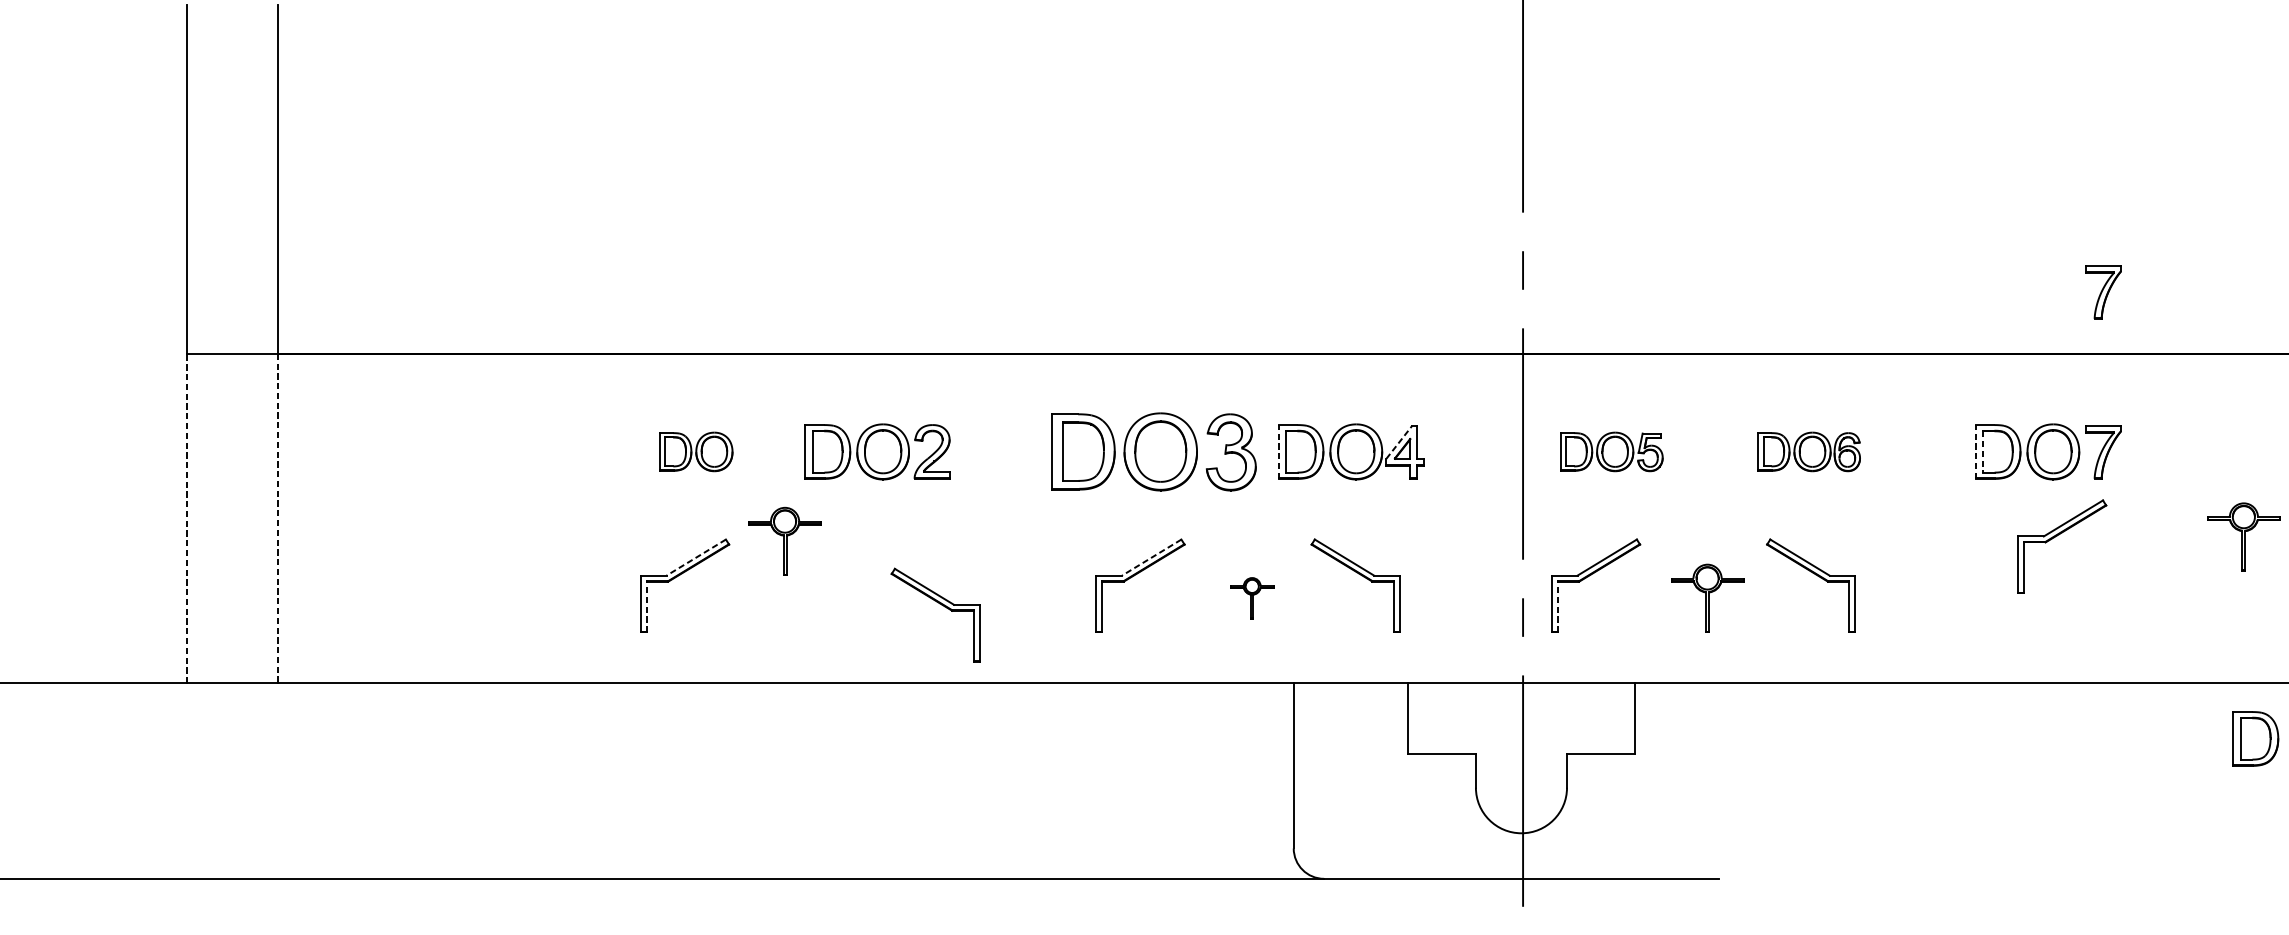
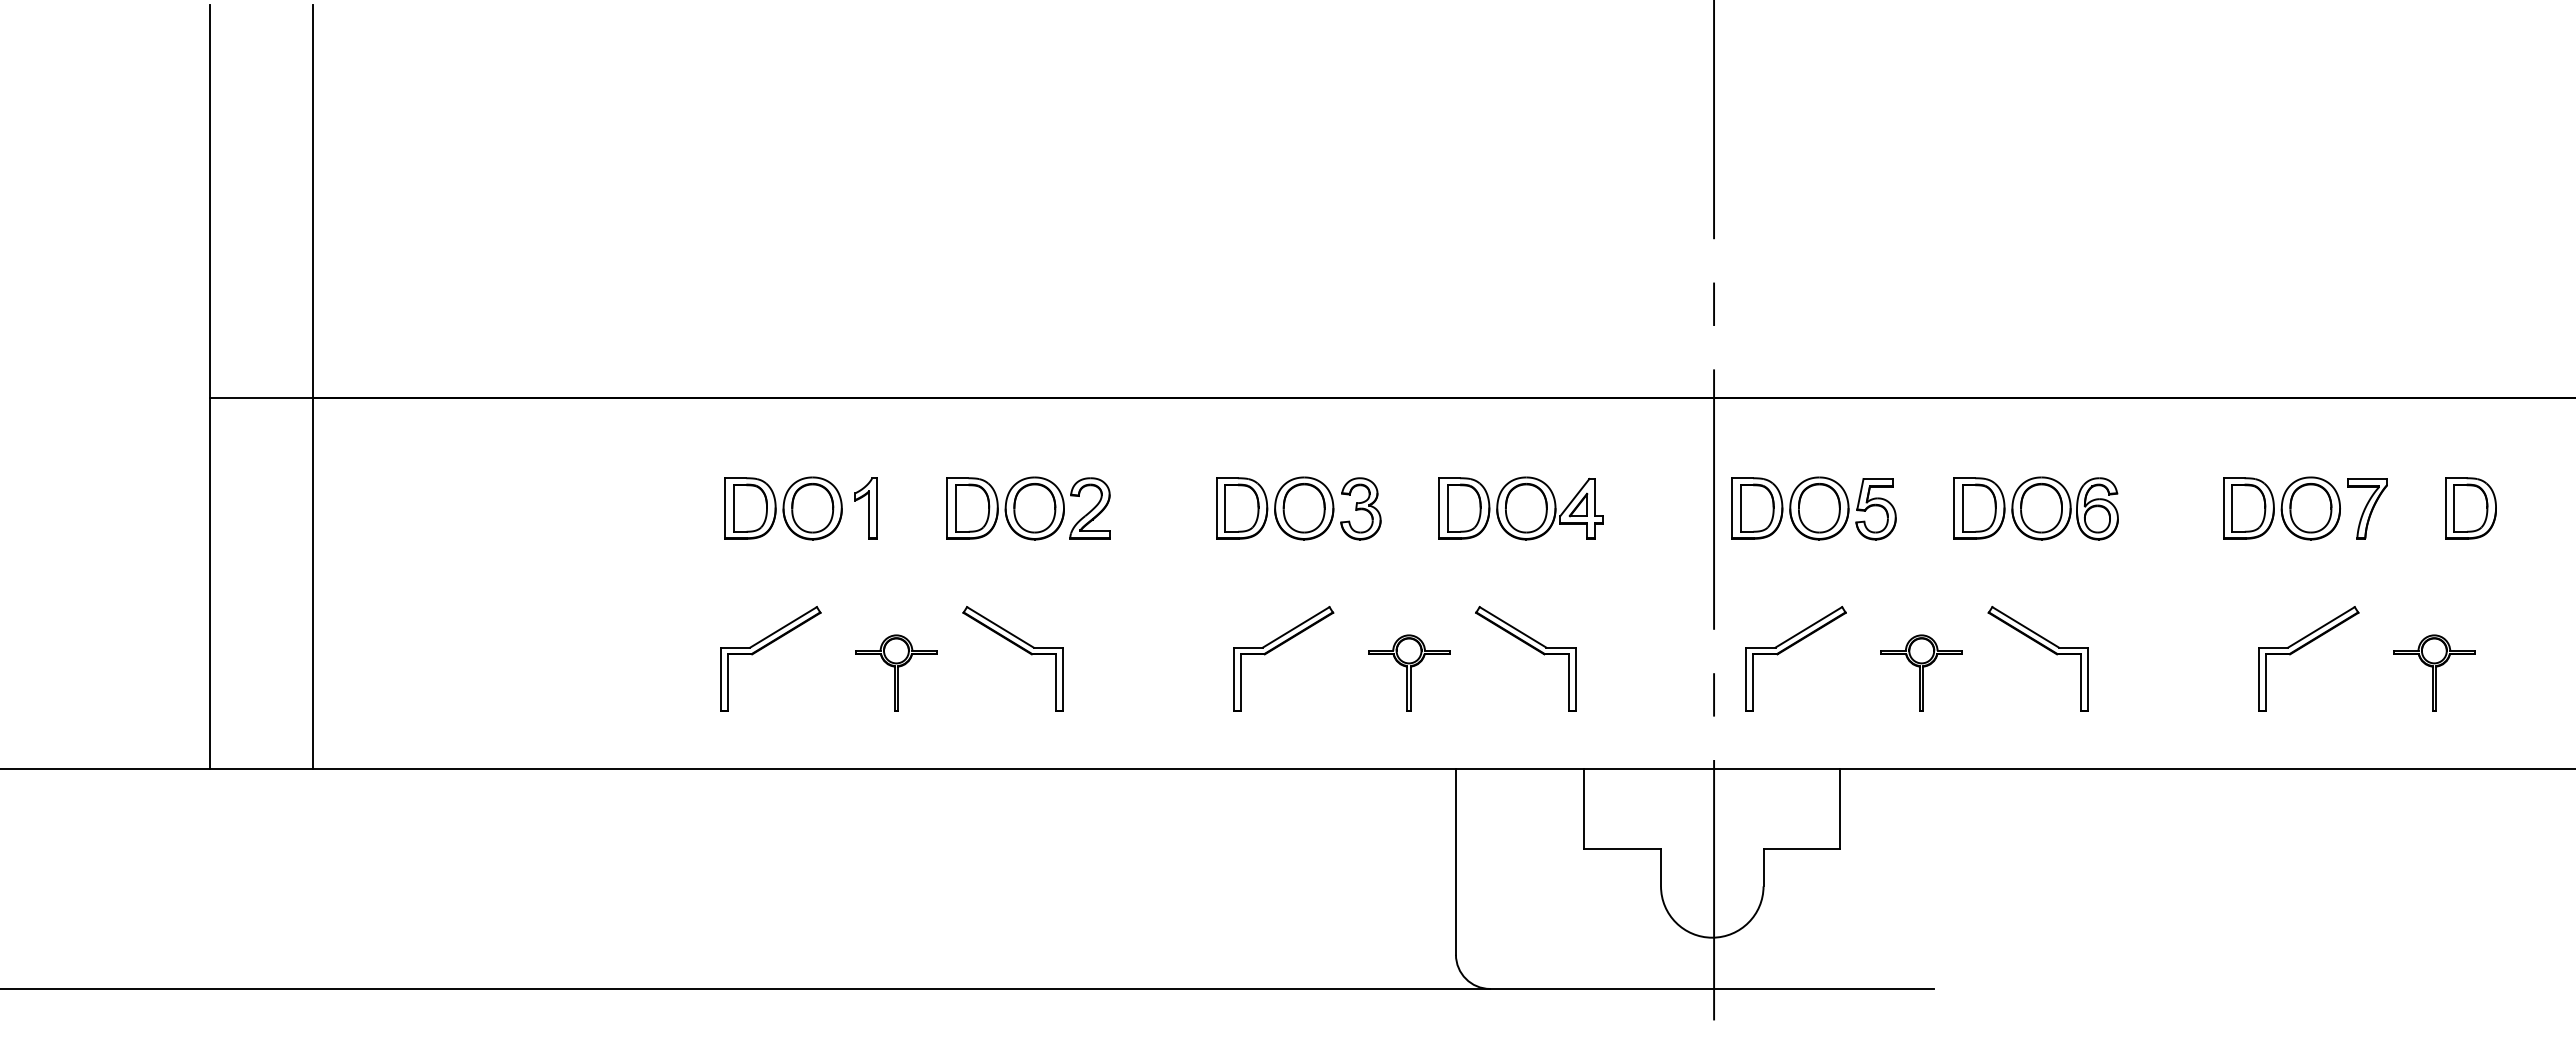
part: (2103, 292) -> (2367, 328), removed
line: (1399, 442) -> (1574, 497), dashed -> solid
part: (696, 451) -> (783, 508), size x1.43
part: (769, 451) -> (865, 508), added
part: (877, 451) -> (1028, 508), moved
part: (1153, 451) -> (1298, 508), size x0.71
line: (1278, 451) -> (1438, 508), dashed -> solid
part: (1611, 451) -> (1813, 508), size x1.43
part: (1808, 451) -> (2035, 508), size x1.43
line: (1975, 451) -> (2223, 508), dashed -> solid
line: (1983, 451) -> (2232, 508), dashed -> solid
line: (187, 518) -> (210, 583), dashed -> solid
line: (277, 519) -> (312, 584), dashed -> solid
part: (2244, 536) -> (2434, 672), moved
part: (2054, 538) -> (2300, 649), moved
part: (785, 540) -> (896, 672), moved
line: (696, 557) -> (783, 627), dashed -> solid
line: (1152, 557) -> (1296, 627), dashed -> solid
part: (1252, 597) -> (1409, 672), size x1.67
part: (940, 604) -> (1018, 647), moved
line: (646, 606) -> (727, 682), dashed -> solid
line: (1558, 606) -> (1753, 682), dashed -> solid
part: (2255, 738) -> (2470, 508), moved

